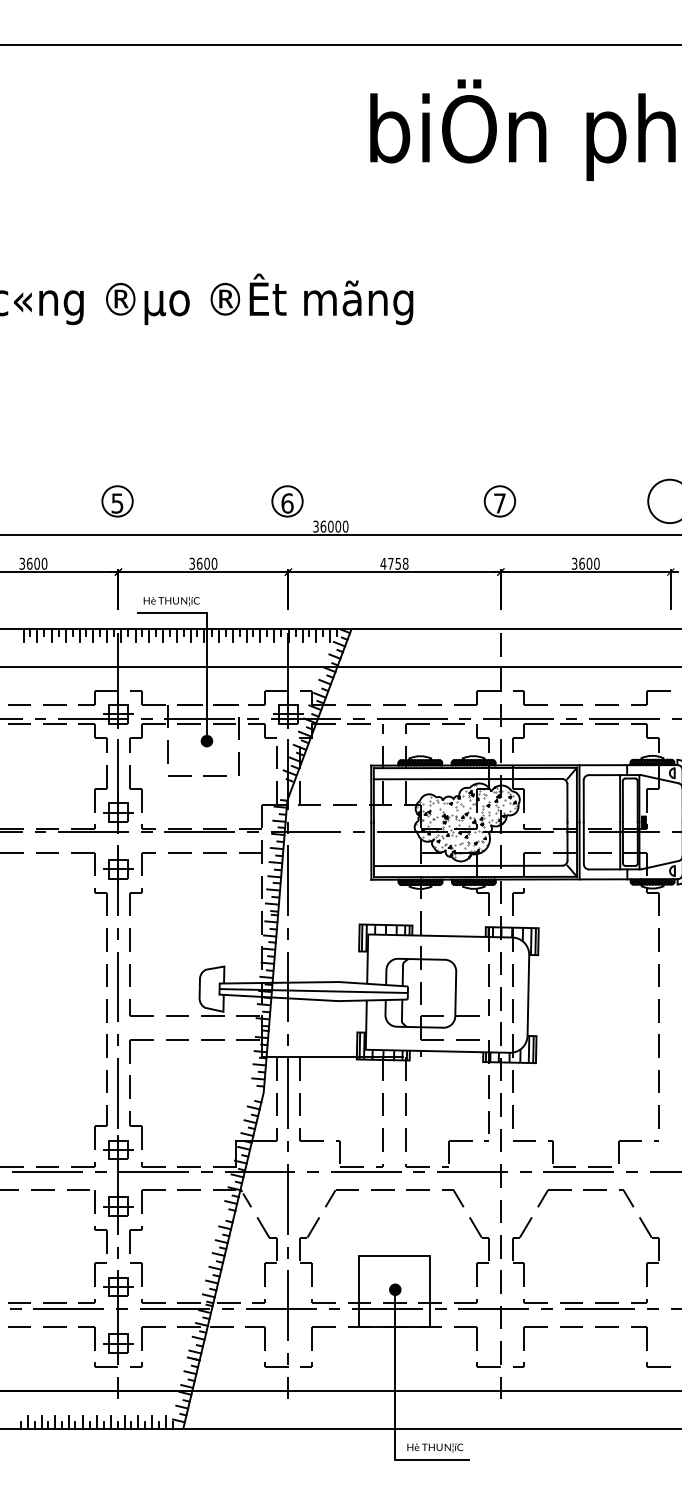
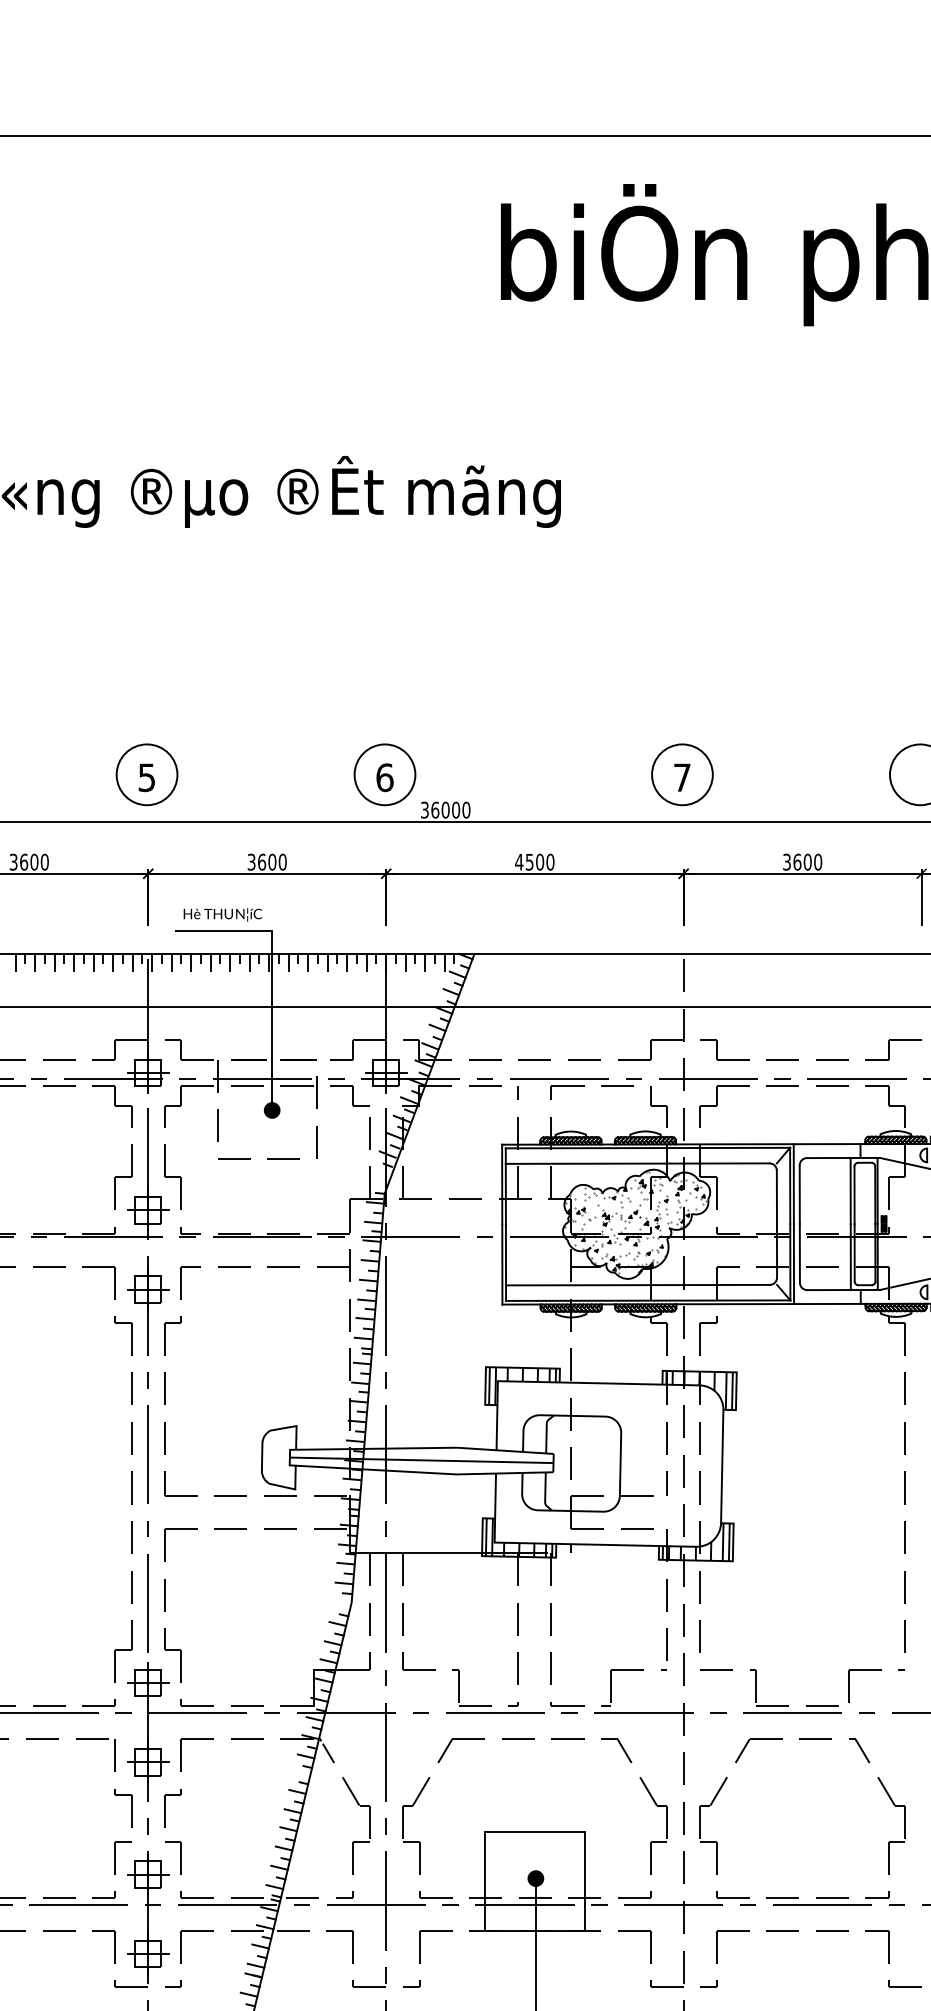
circle: (117, 501) -> (146, 774), size x1.43
circle: (287, 501) -> (384, 774), size x1.43
circle: (499, 501) -> (681, 774), size x1.43
text: (398, 563) -> (540, 861), 4758 -> 4500

